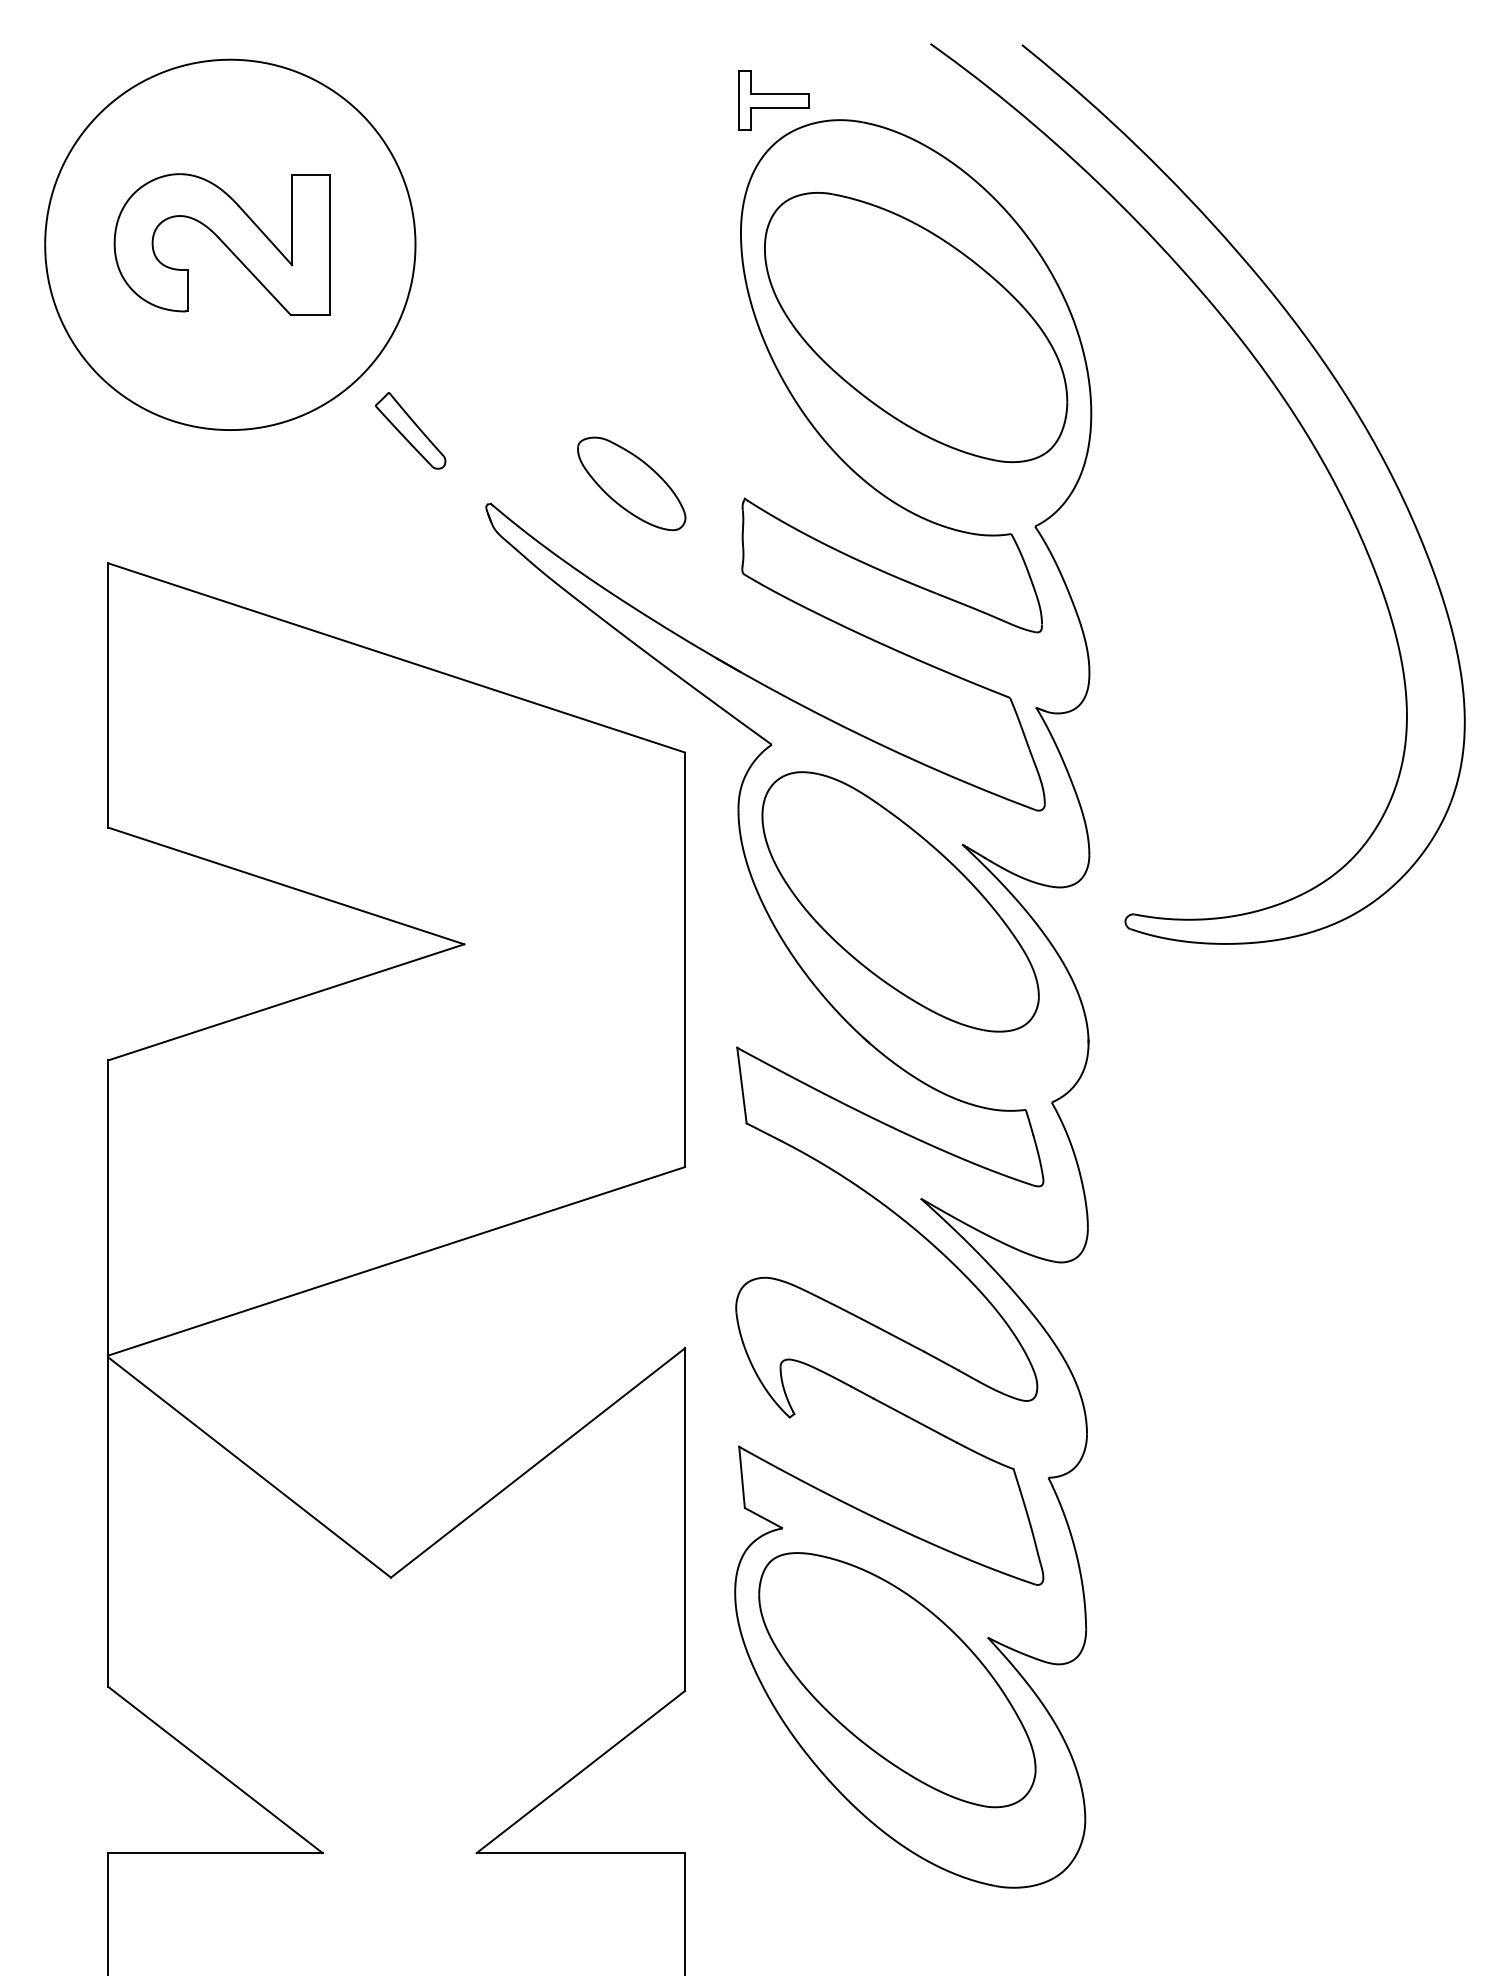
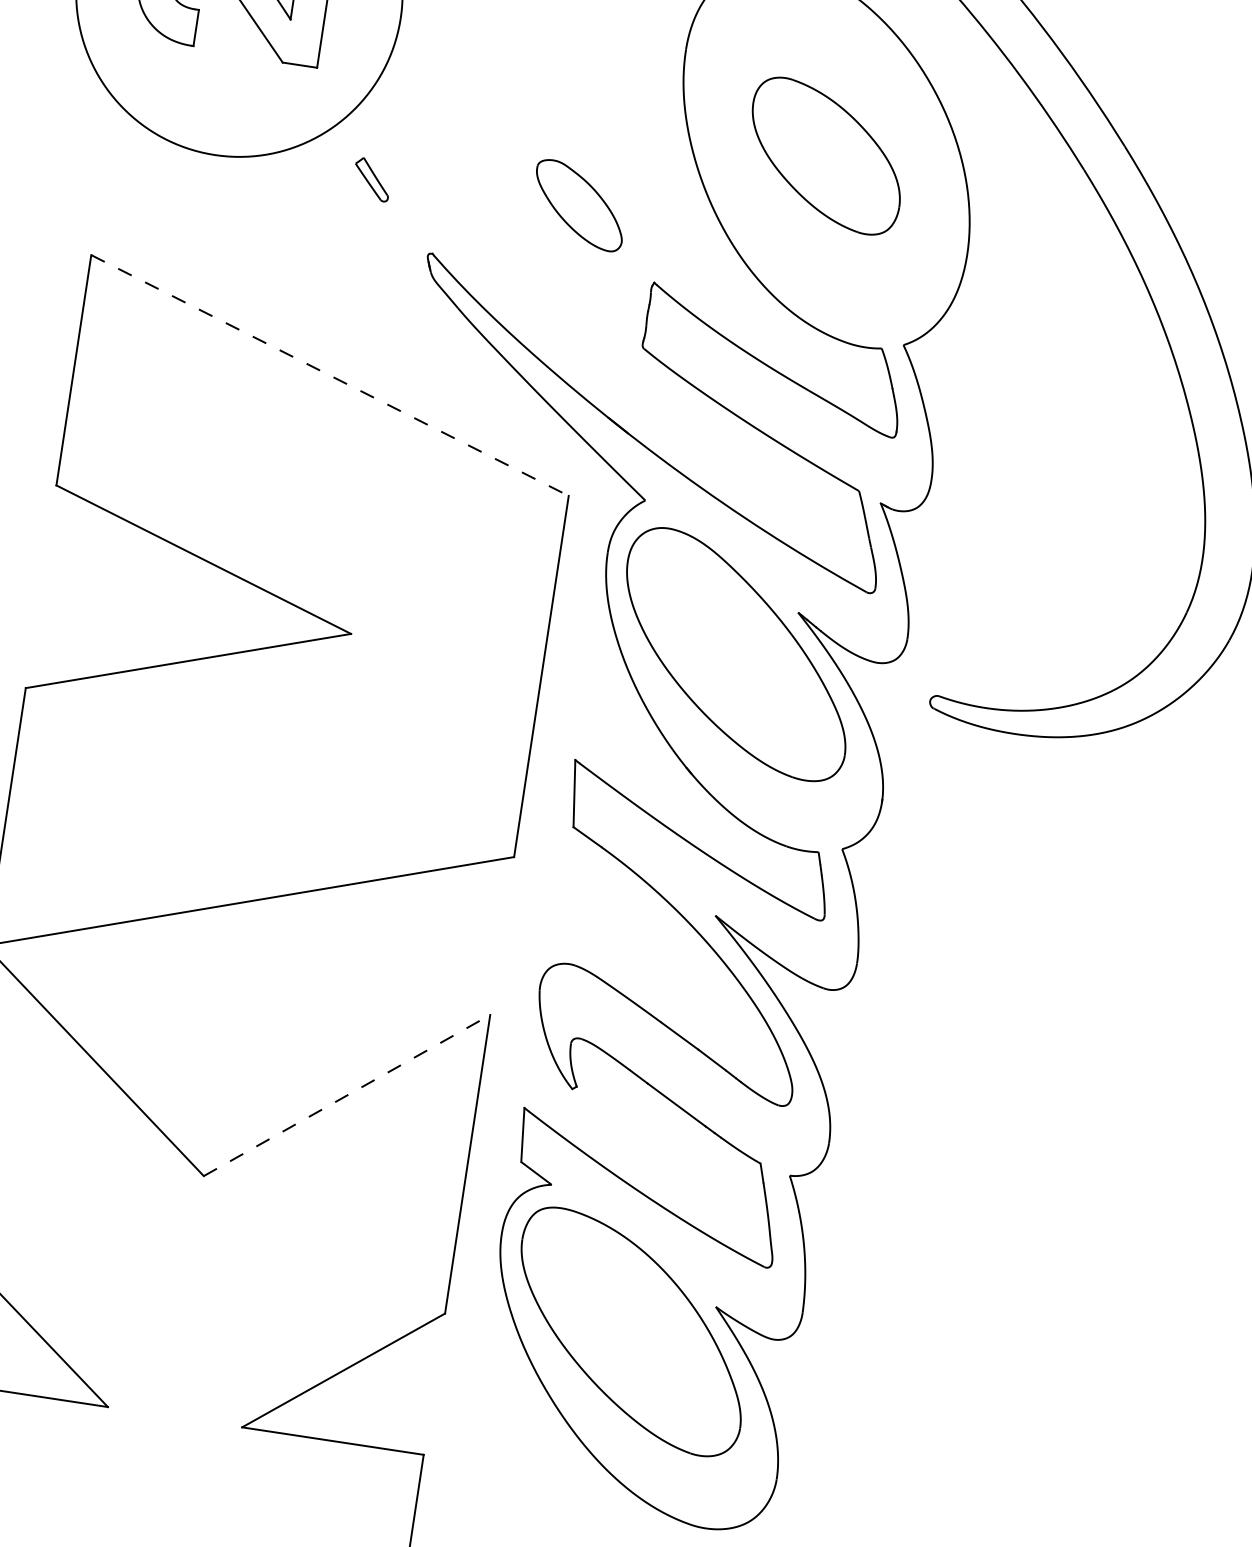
part: (916, 327) -> (826, 156), size x0.6
part: (410, 430) -> (371, 179), size x0.6
part: (631, 483) -> (579, 205), moved
line: (397, 658) -> (330, 376), solid -> dashed
line: (538, 1462) -> (347, 1095), solid -> dashed

